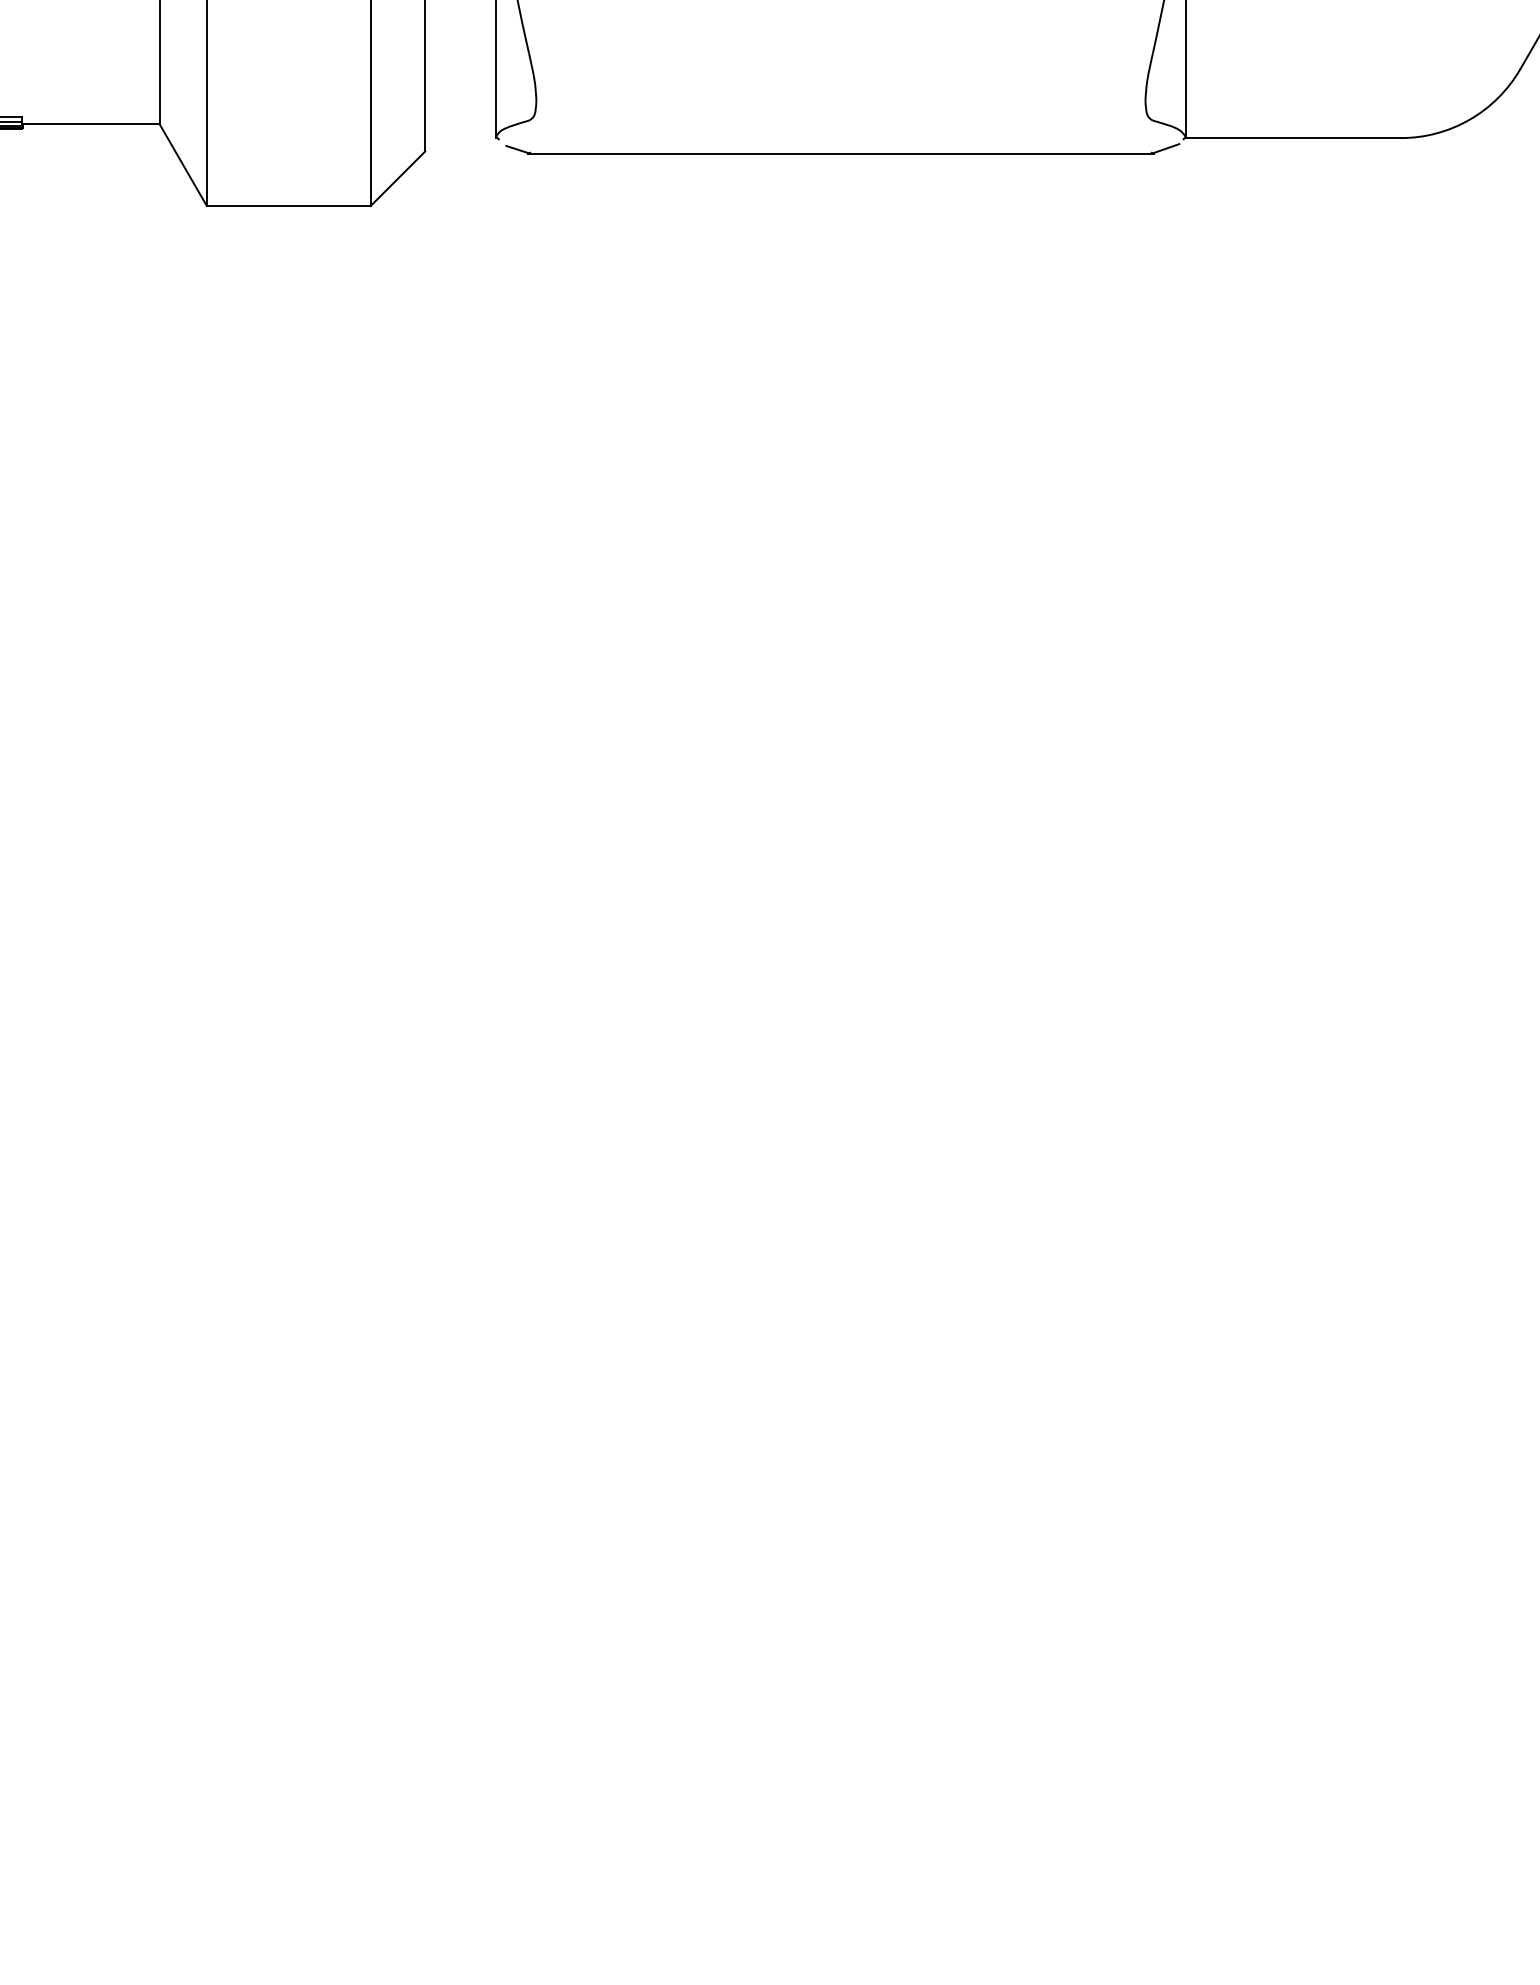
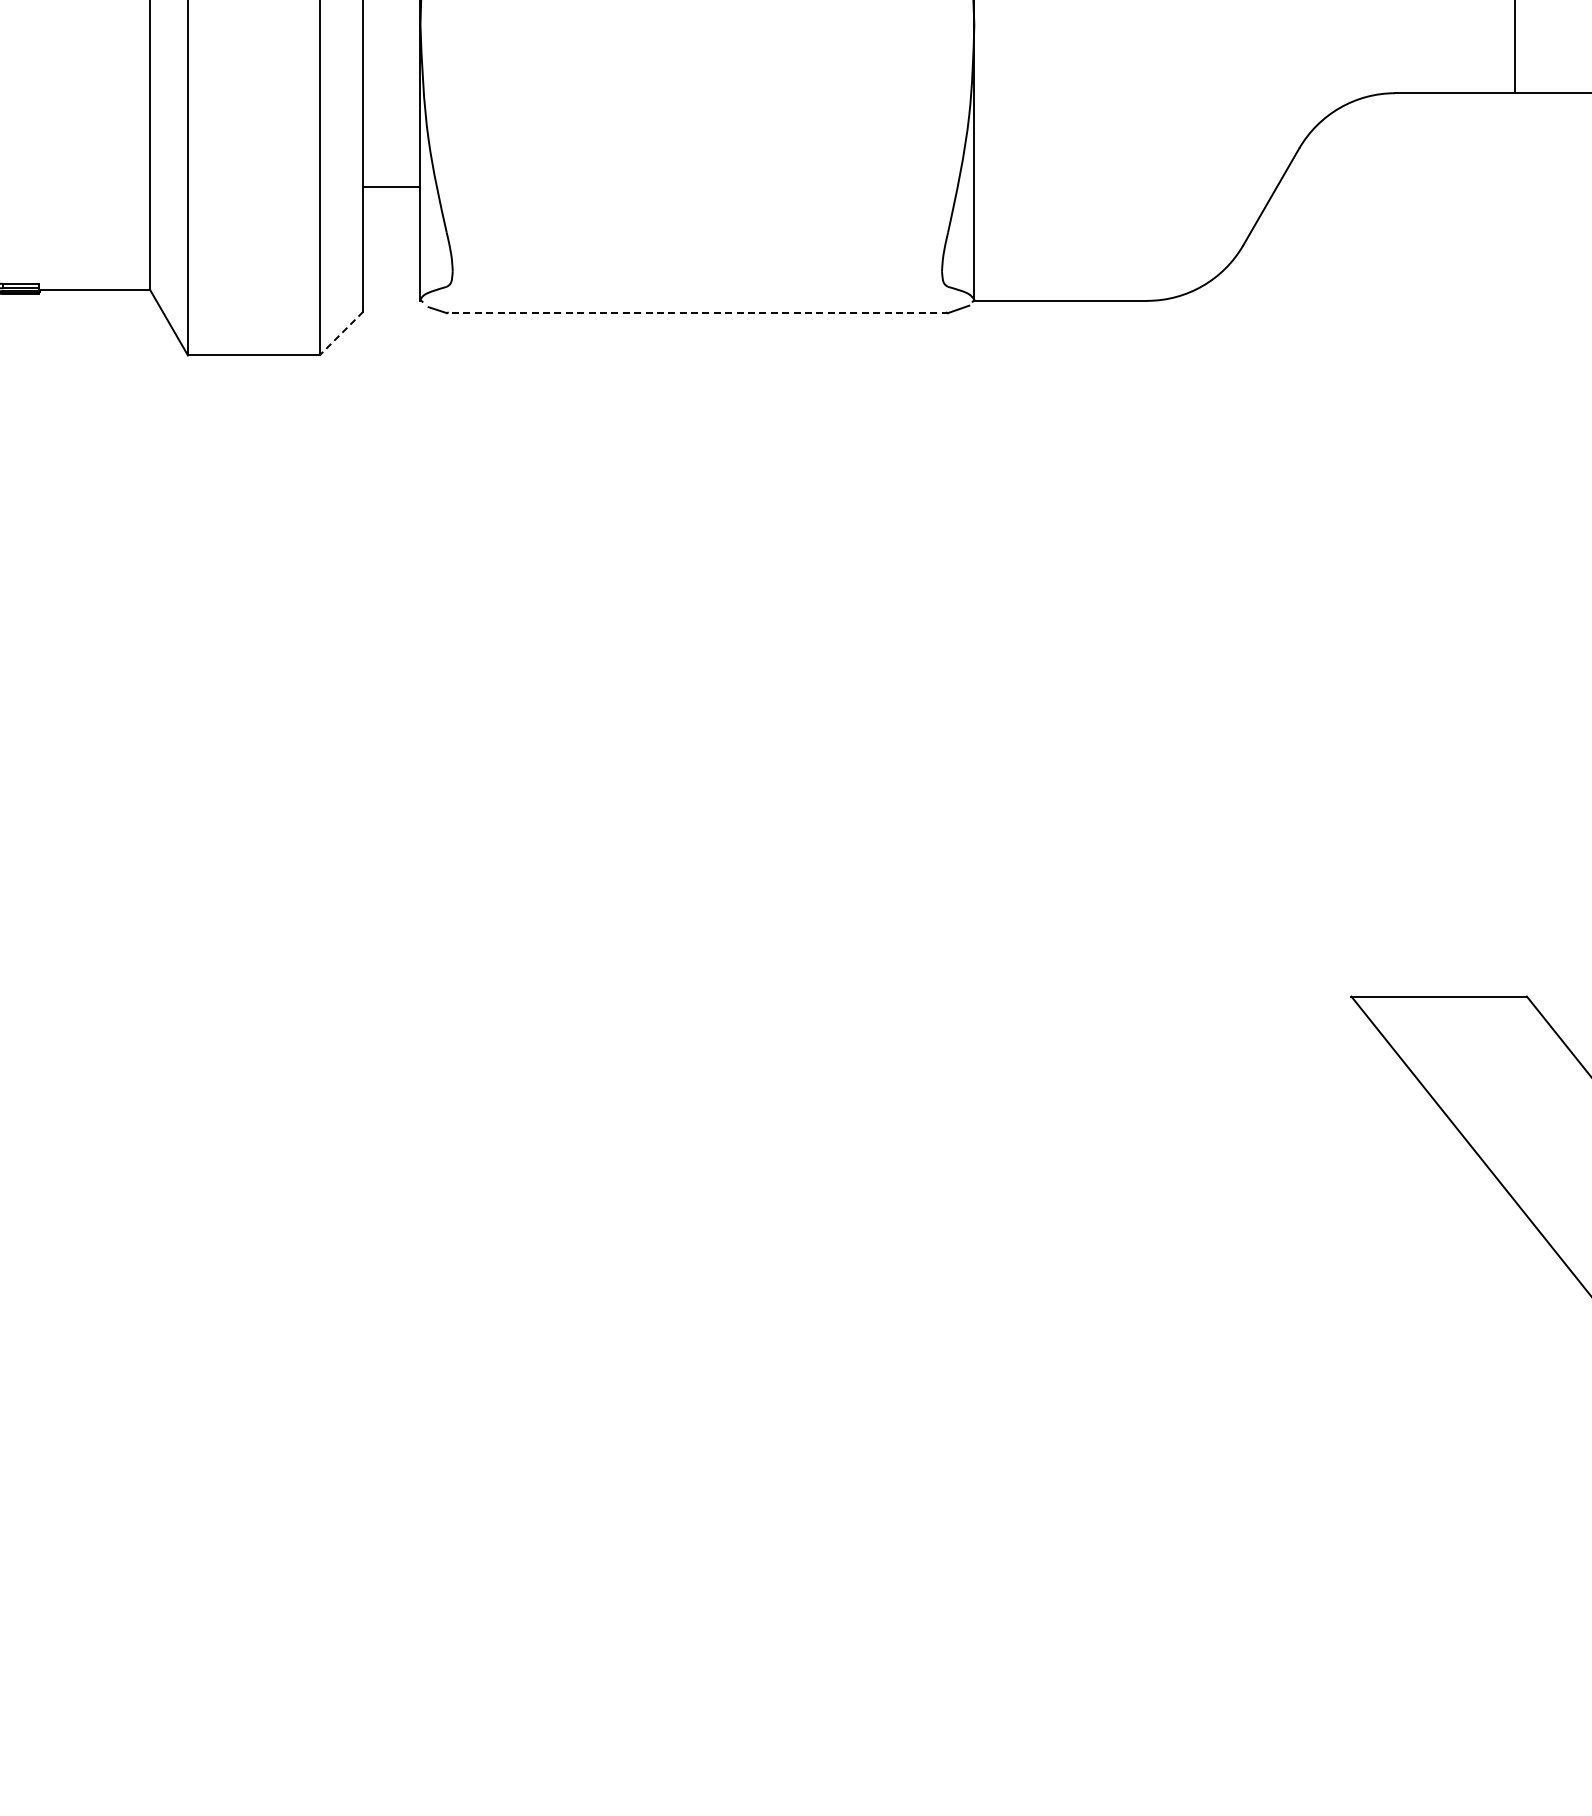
line: (839, 153) -> (696, 313), solid -> dashed
line: (397, 178) -> (341, 333), solid -> dashed

